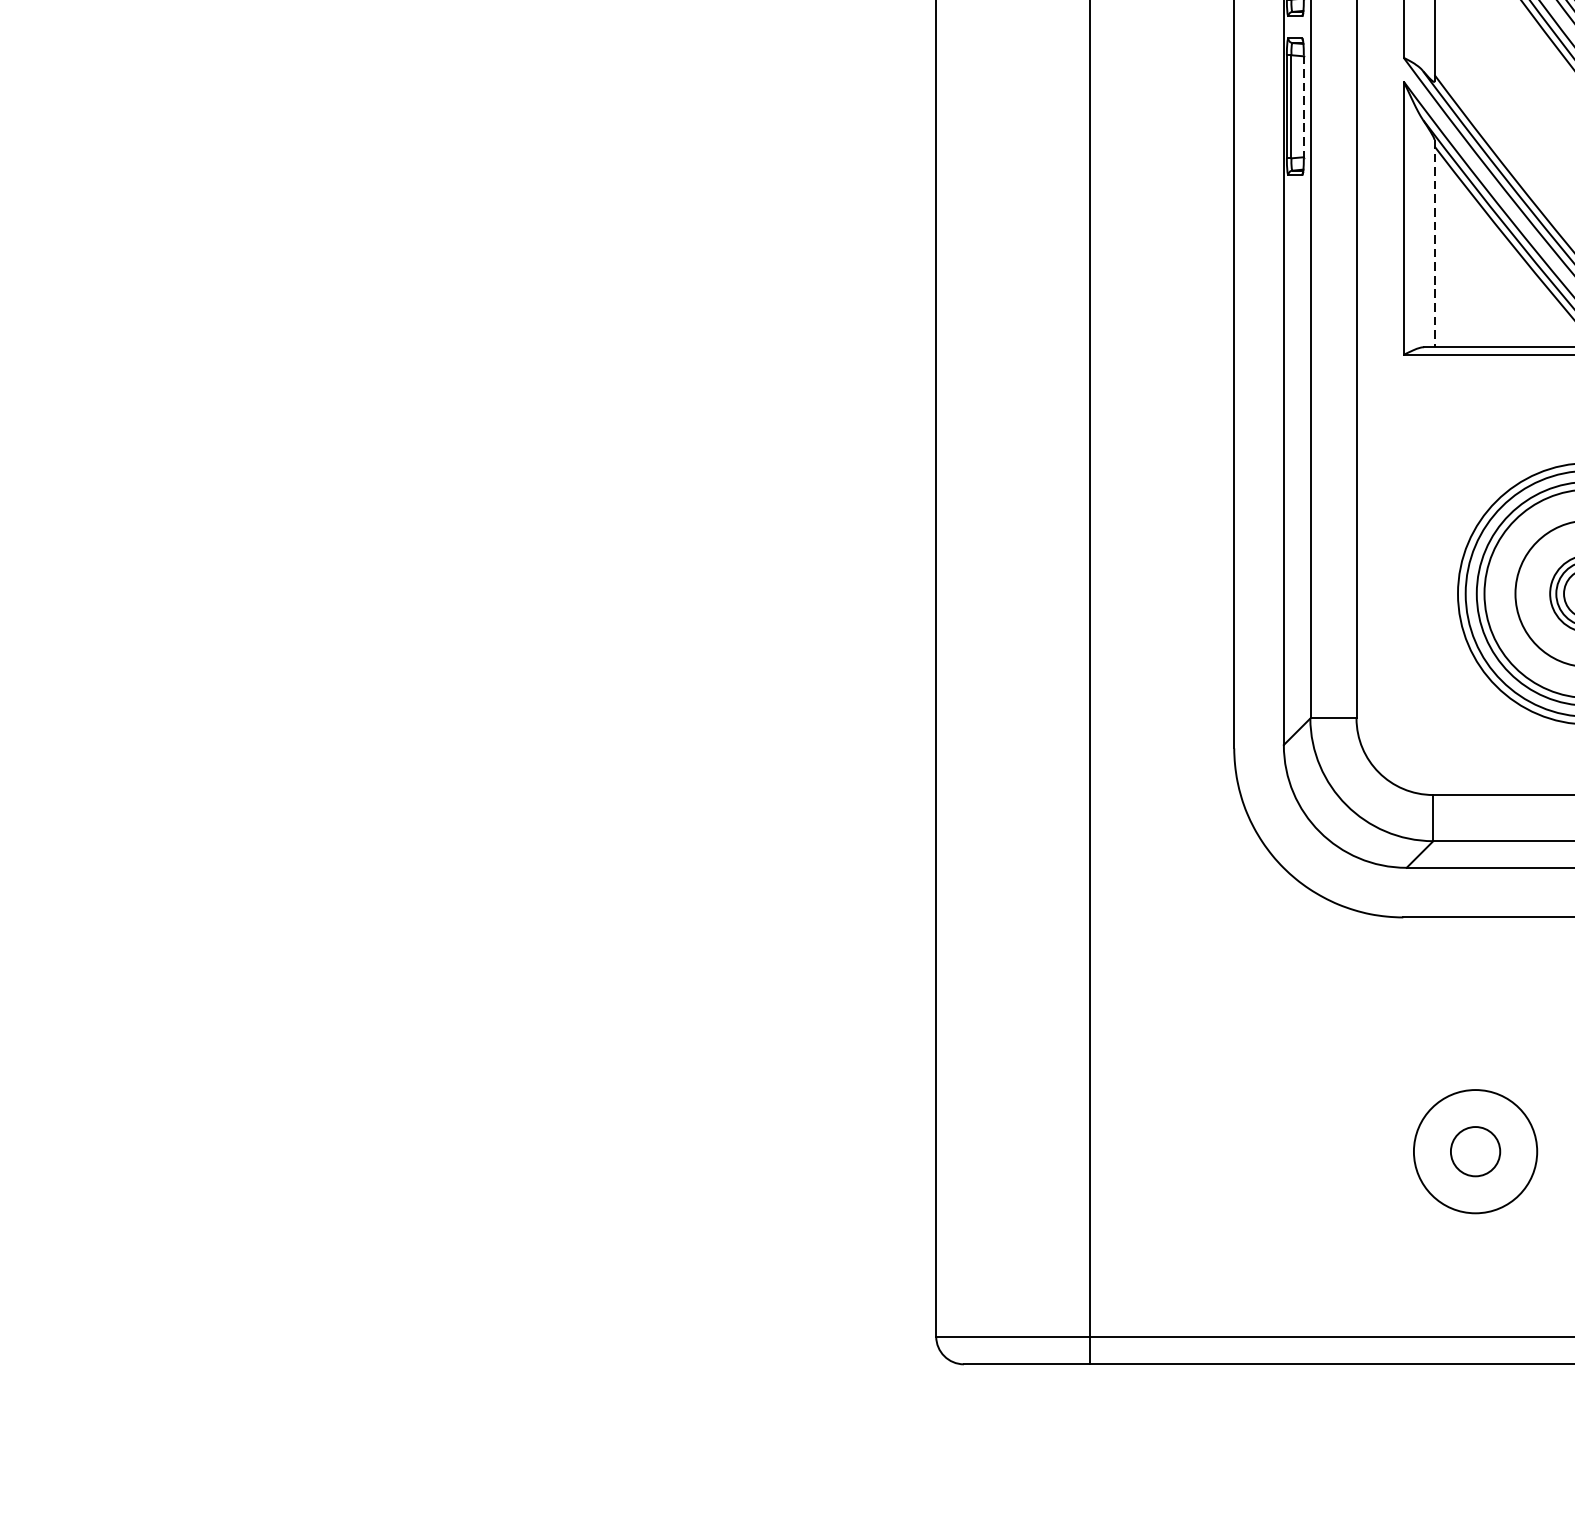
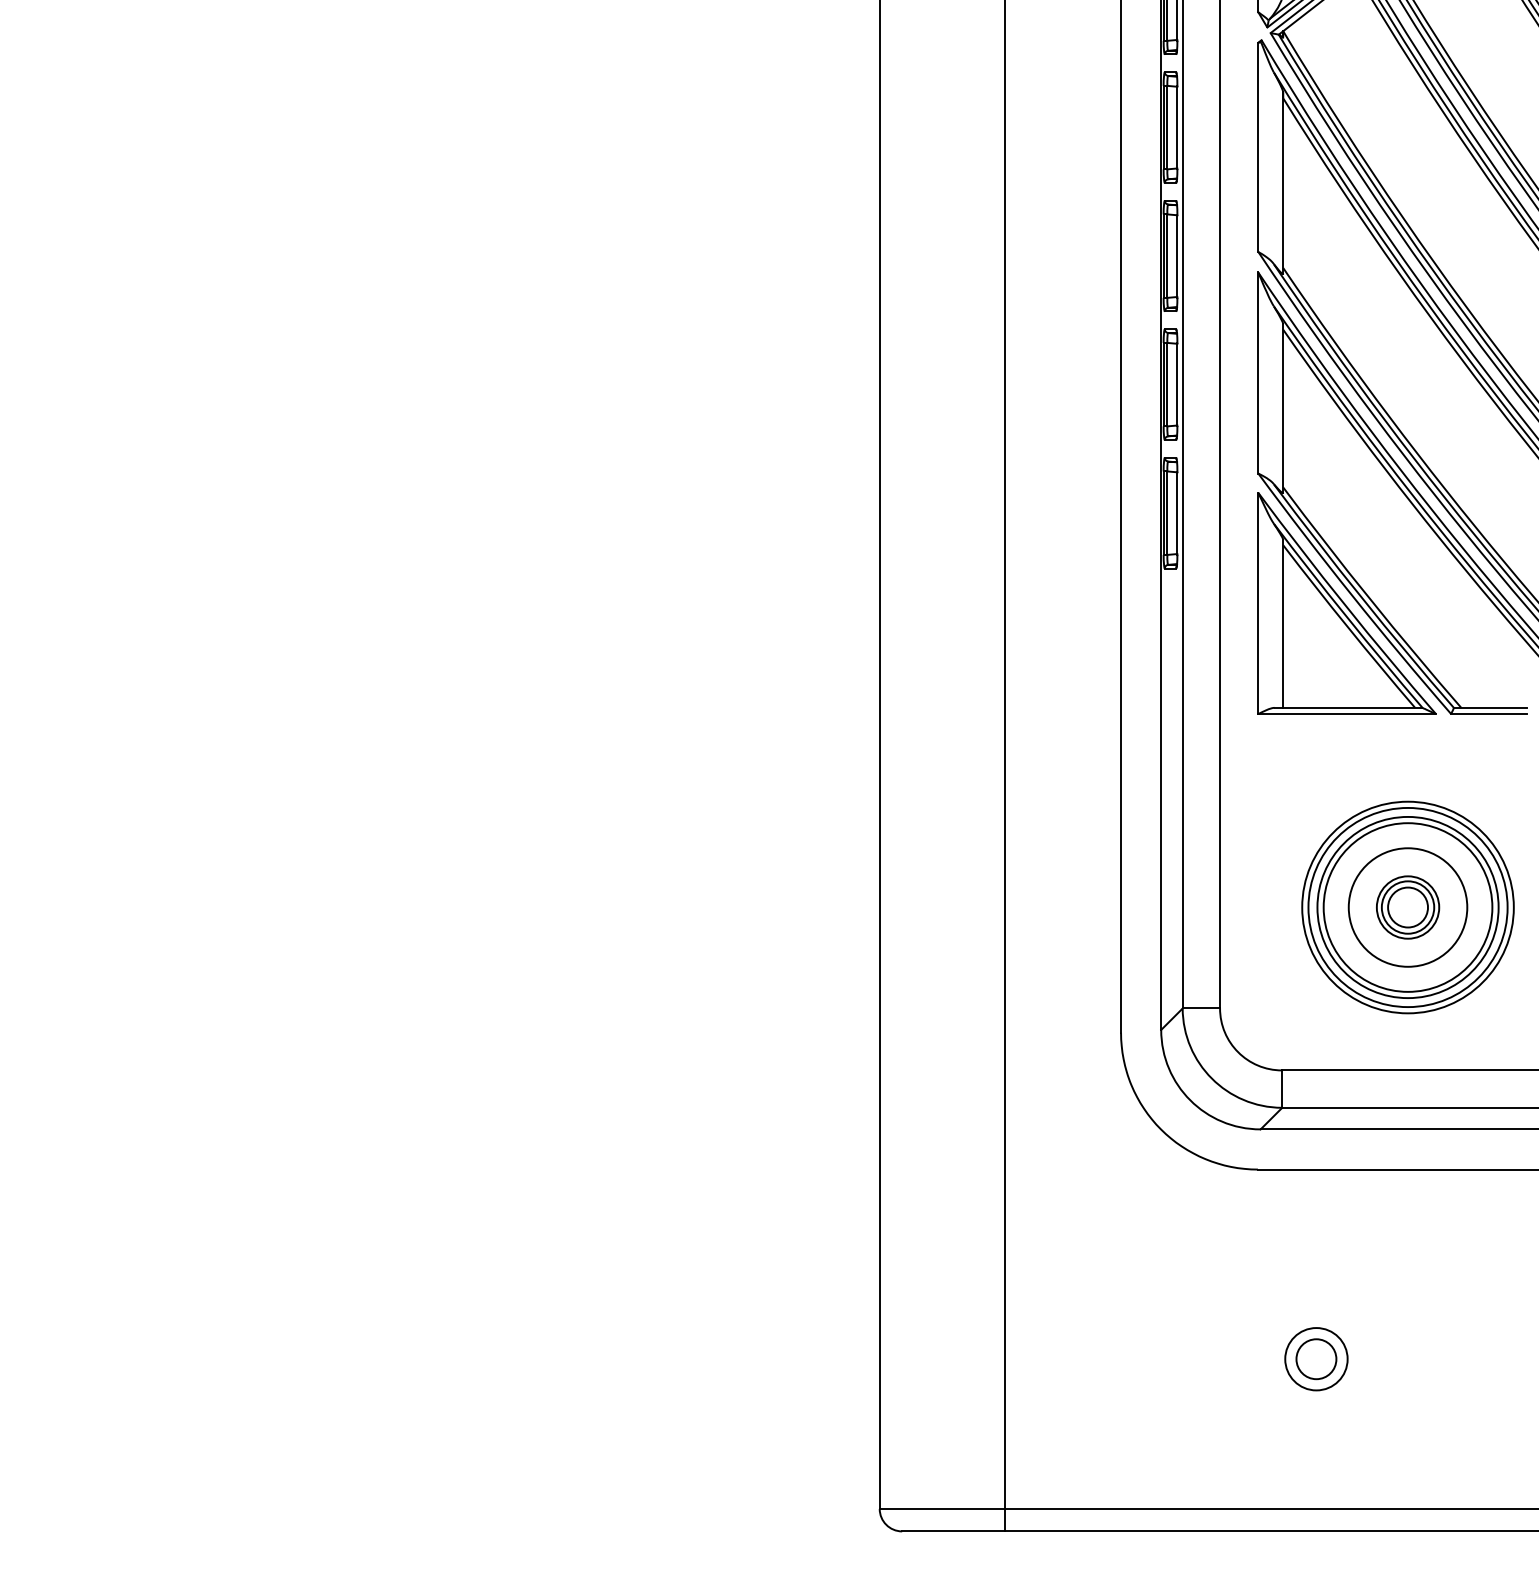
line: (1303, 107) -> (1177, 513), dashed -> solid
line: (1434, 243) -> (1283, 623), dashed -> solid
circle: (1475, 1152) -> (1316, 1359), size x0.62

